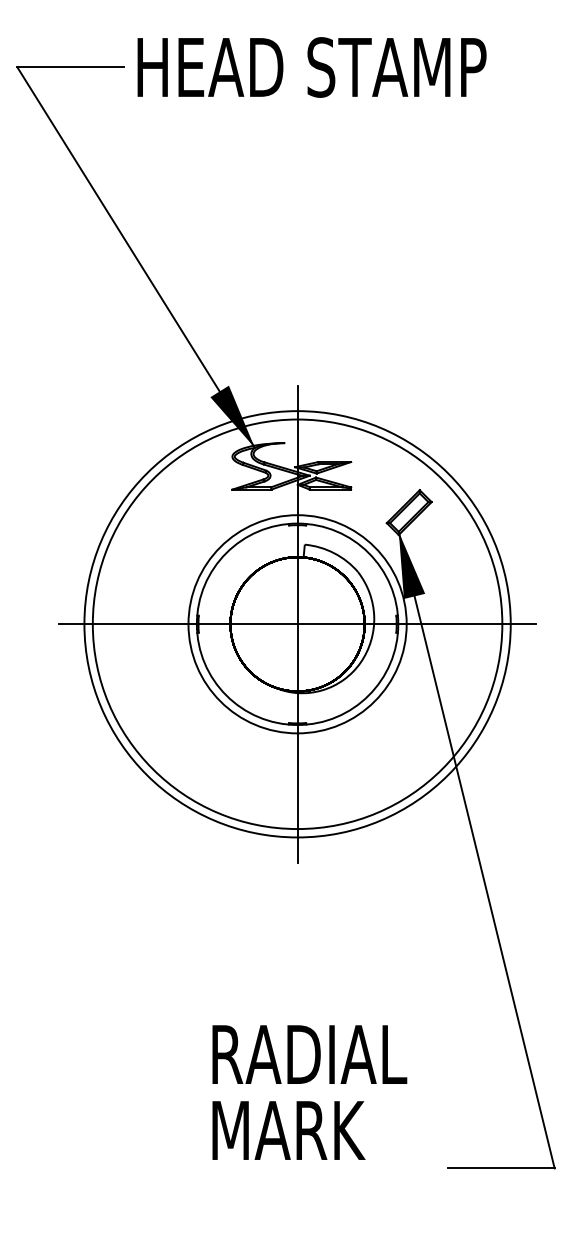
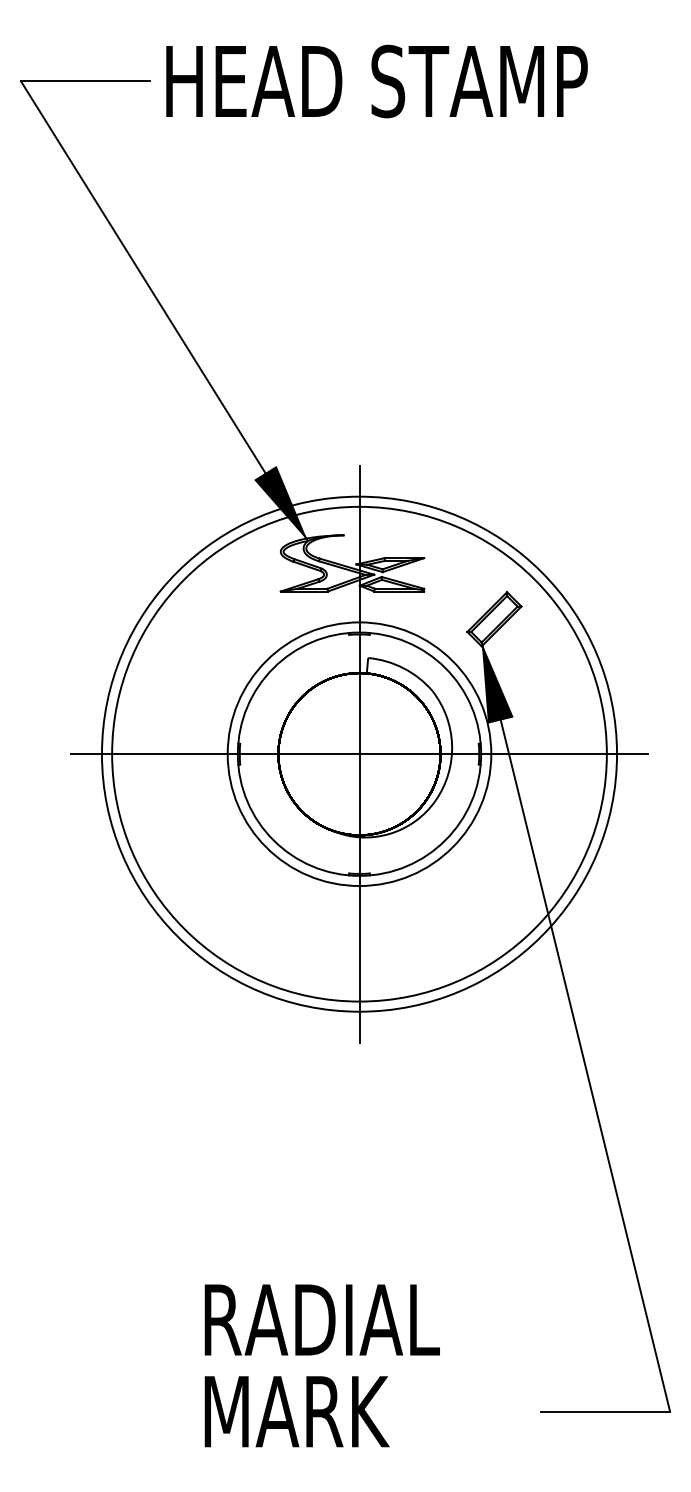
text: (309, 1092) -> (321, 1365), moved

